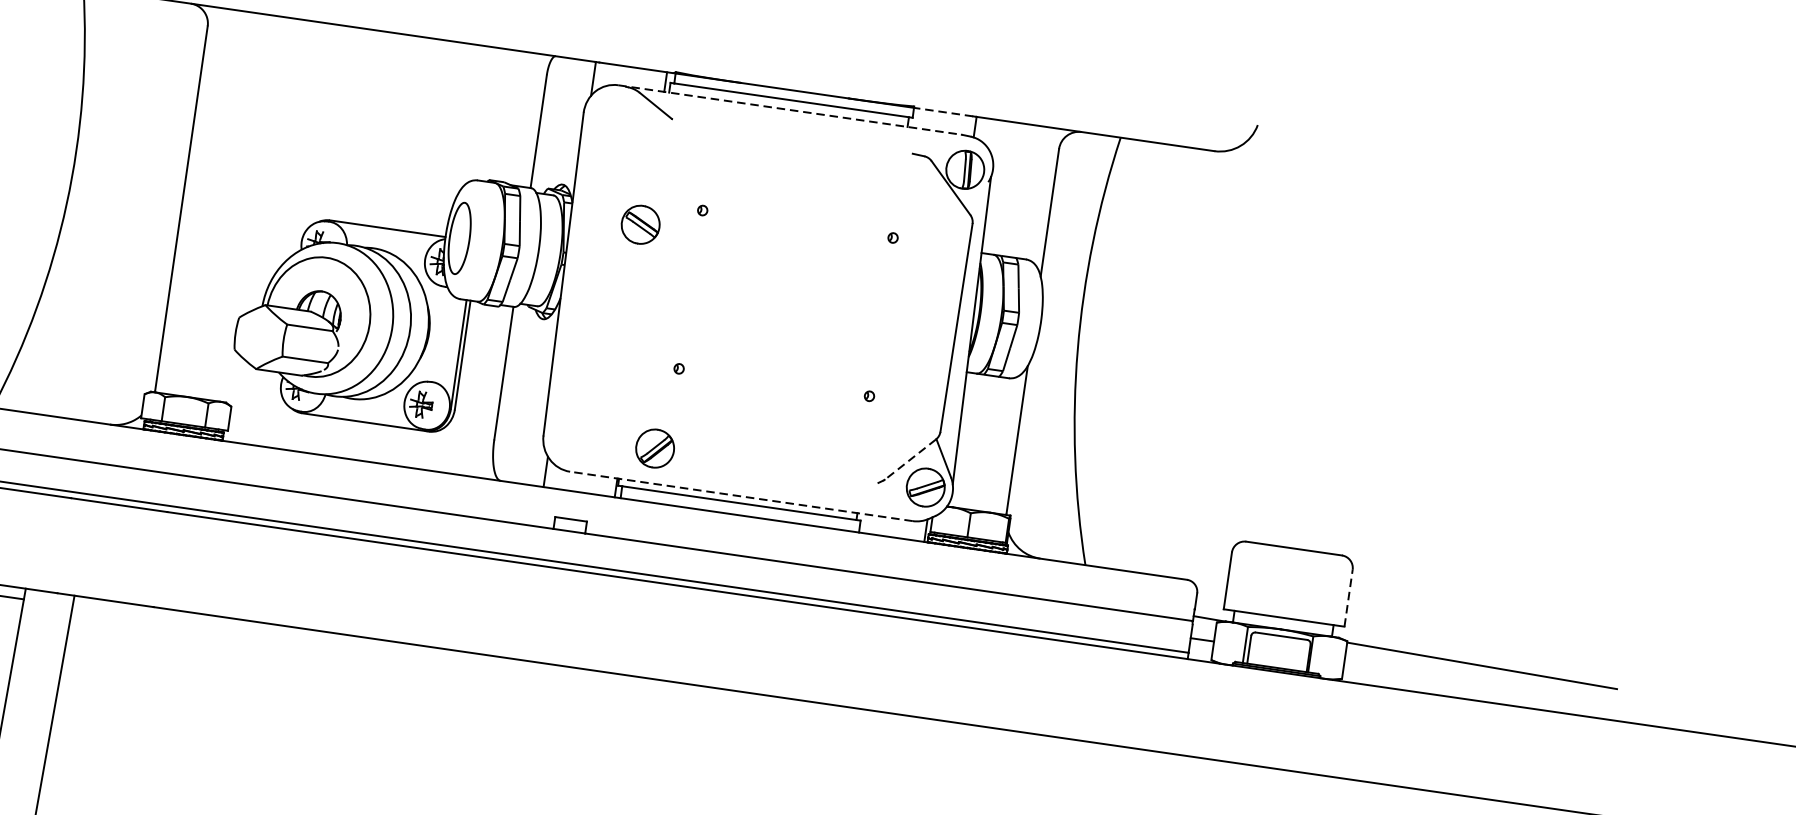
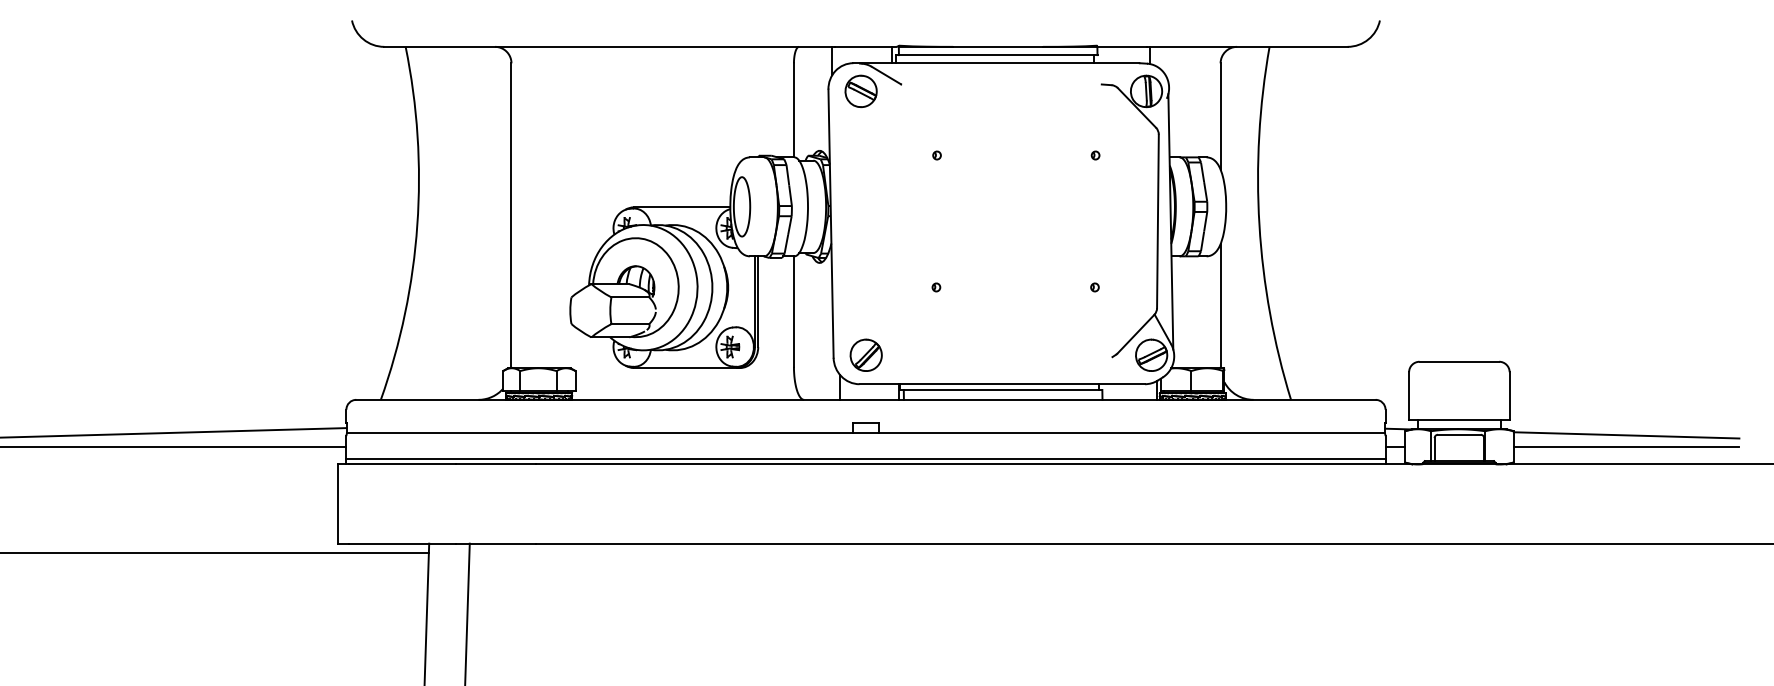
line: (790, 110) -> (996, 63), dashed -> solid
line: (944, 111) -> (1122, 46), dashed -> solid
part: (639, 224) -> (860, 91), moved
part: (654, 447) -> (865, 354), moved
line: (911, 459) -> (1136, 334), dashed -> solid
line: (741, 496) -> (1002, 384), dashed -> solid
line: (1348, 597) -> (1509, 395), dashed -> solid
line: (1479, 680) -> (1626, 447), added

